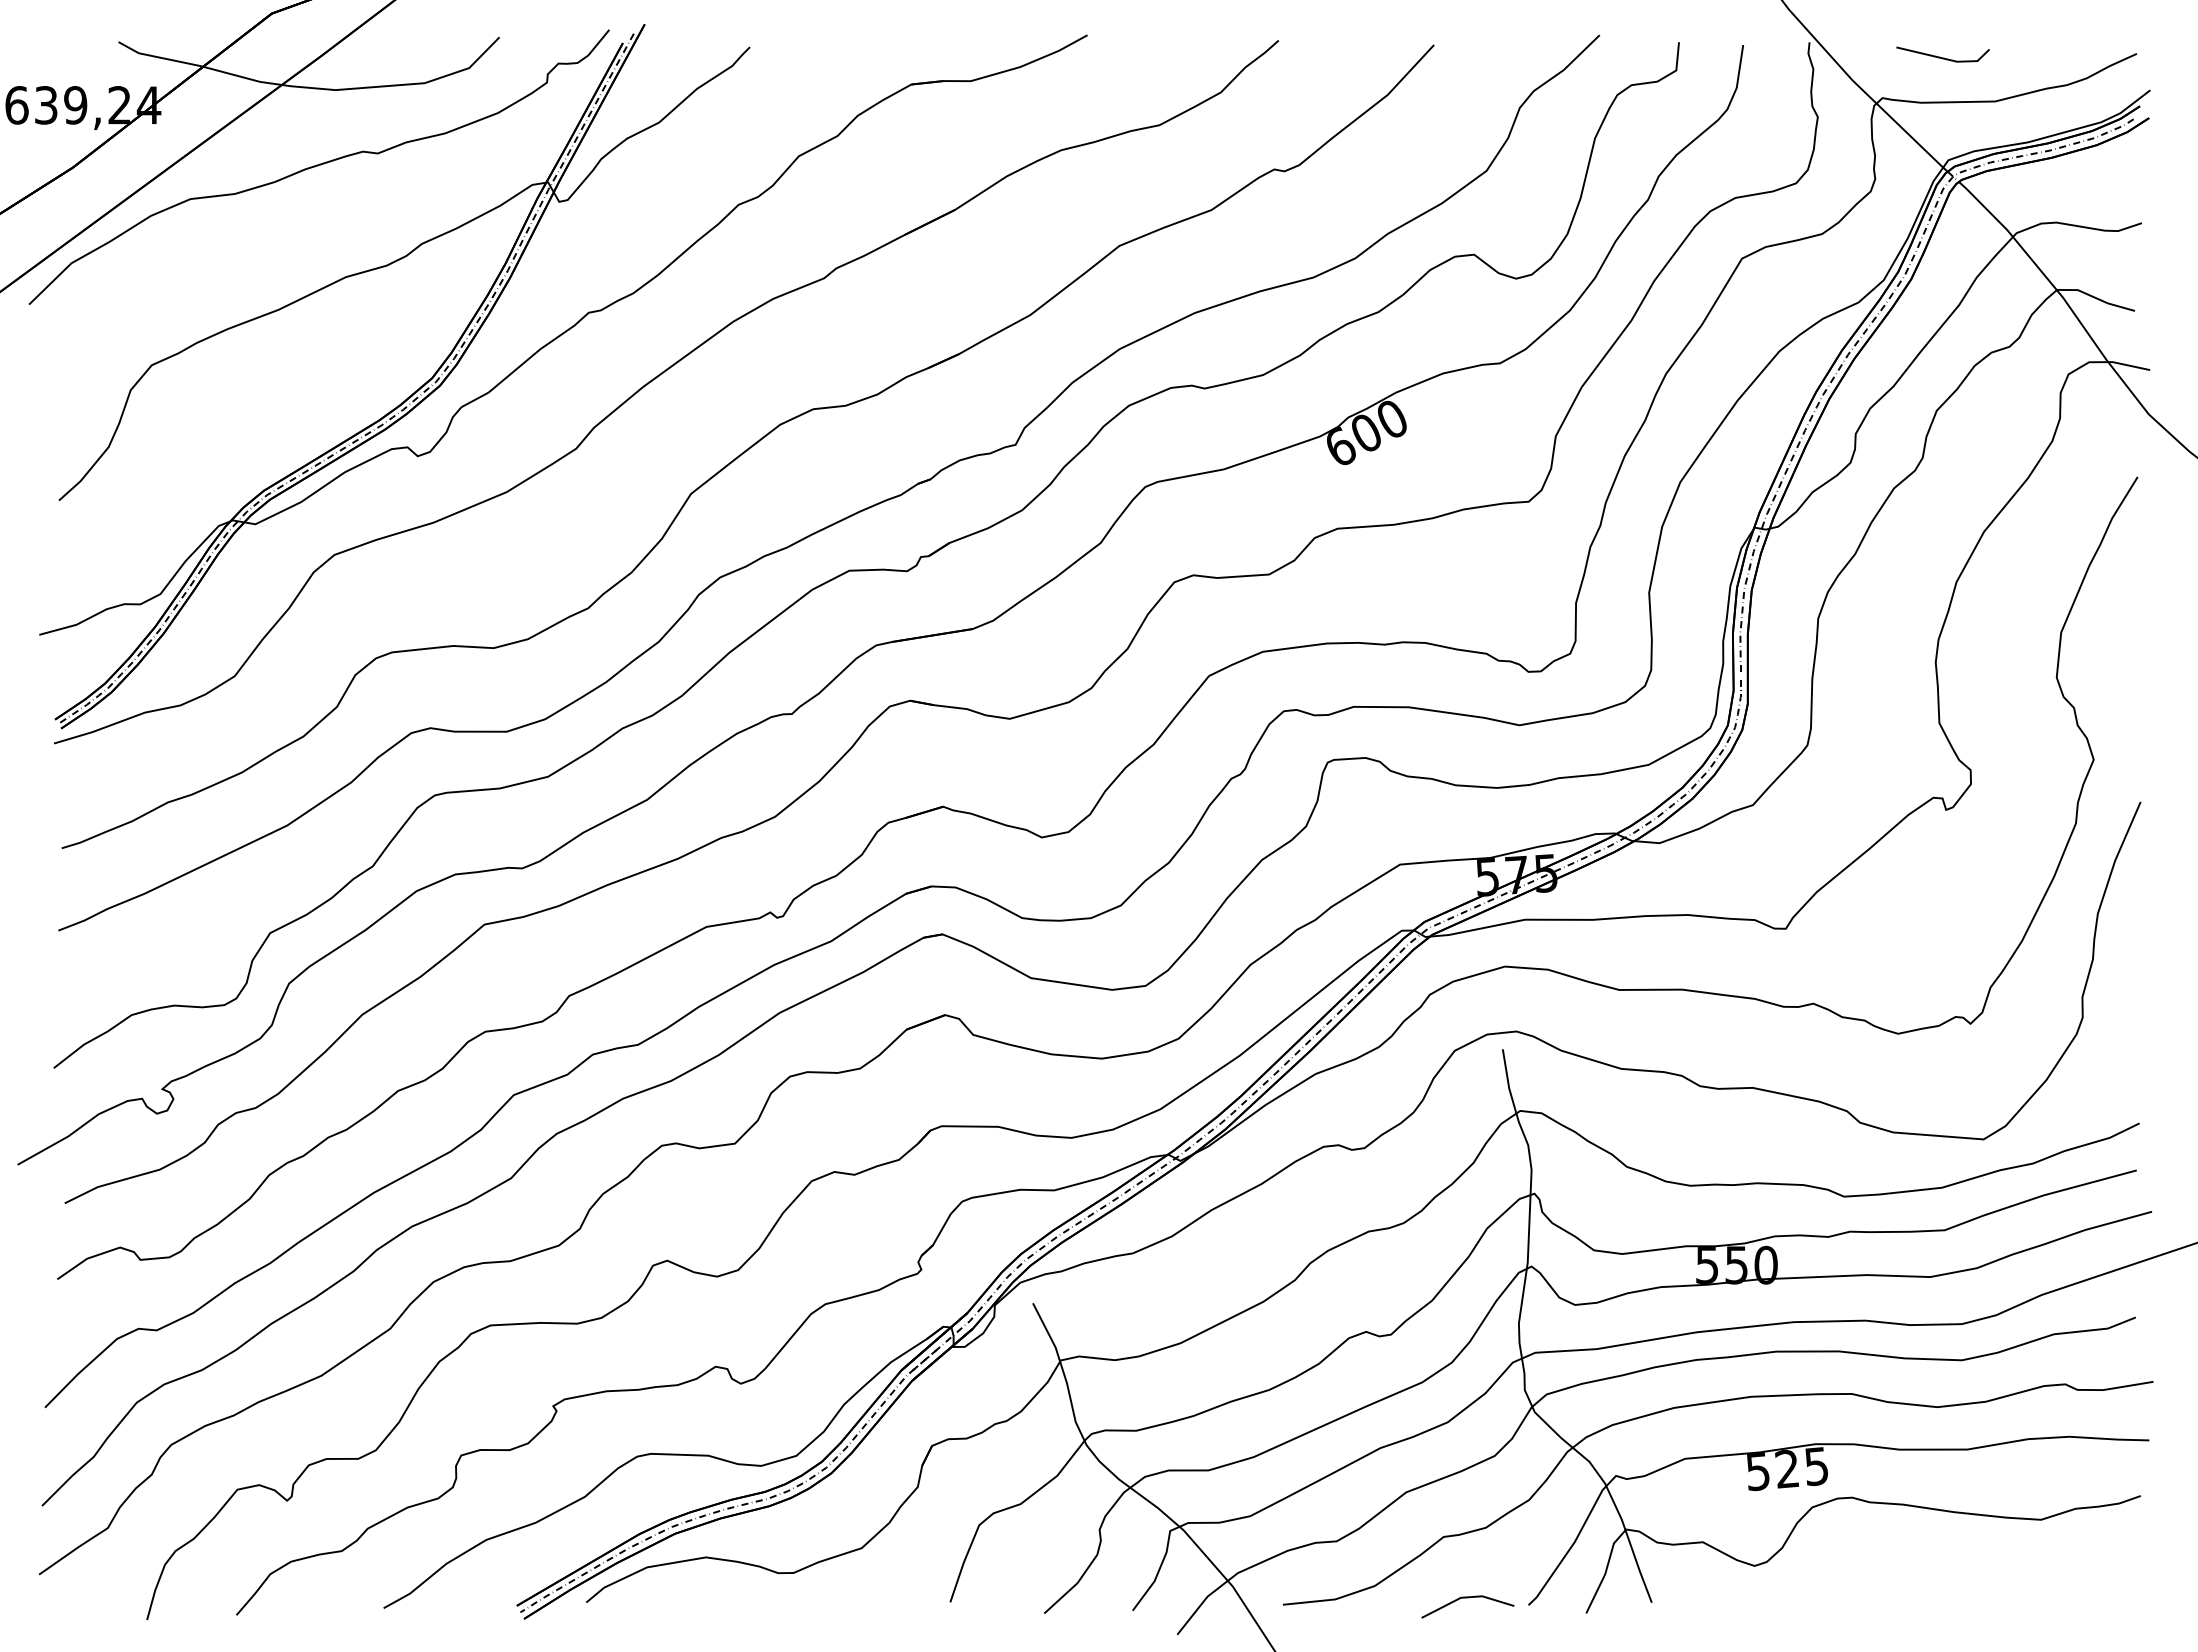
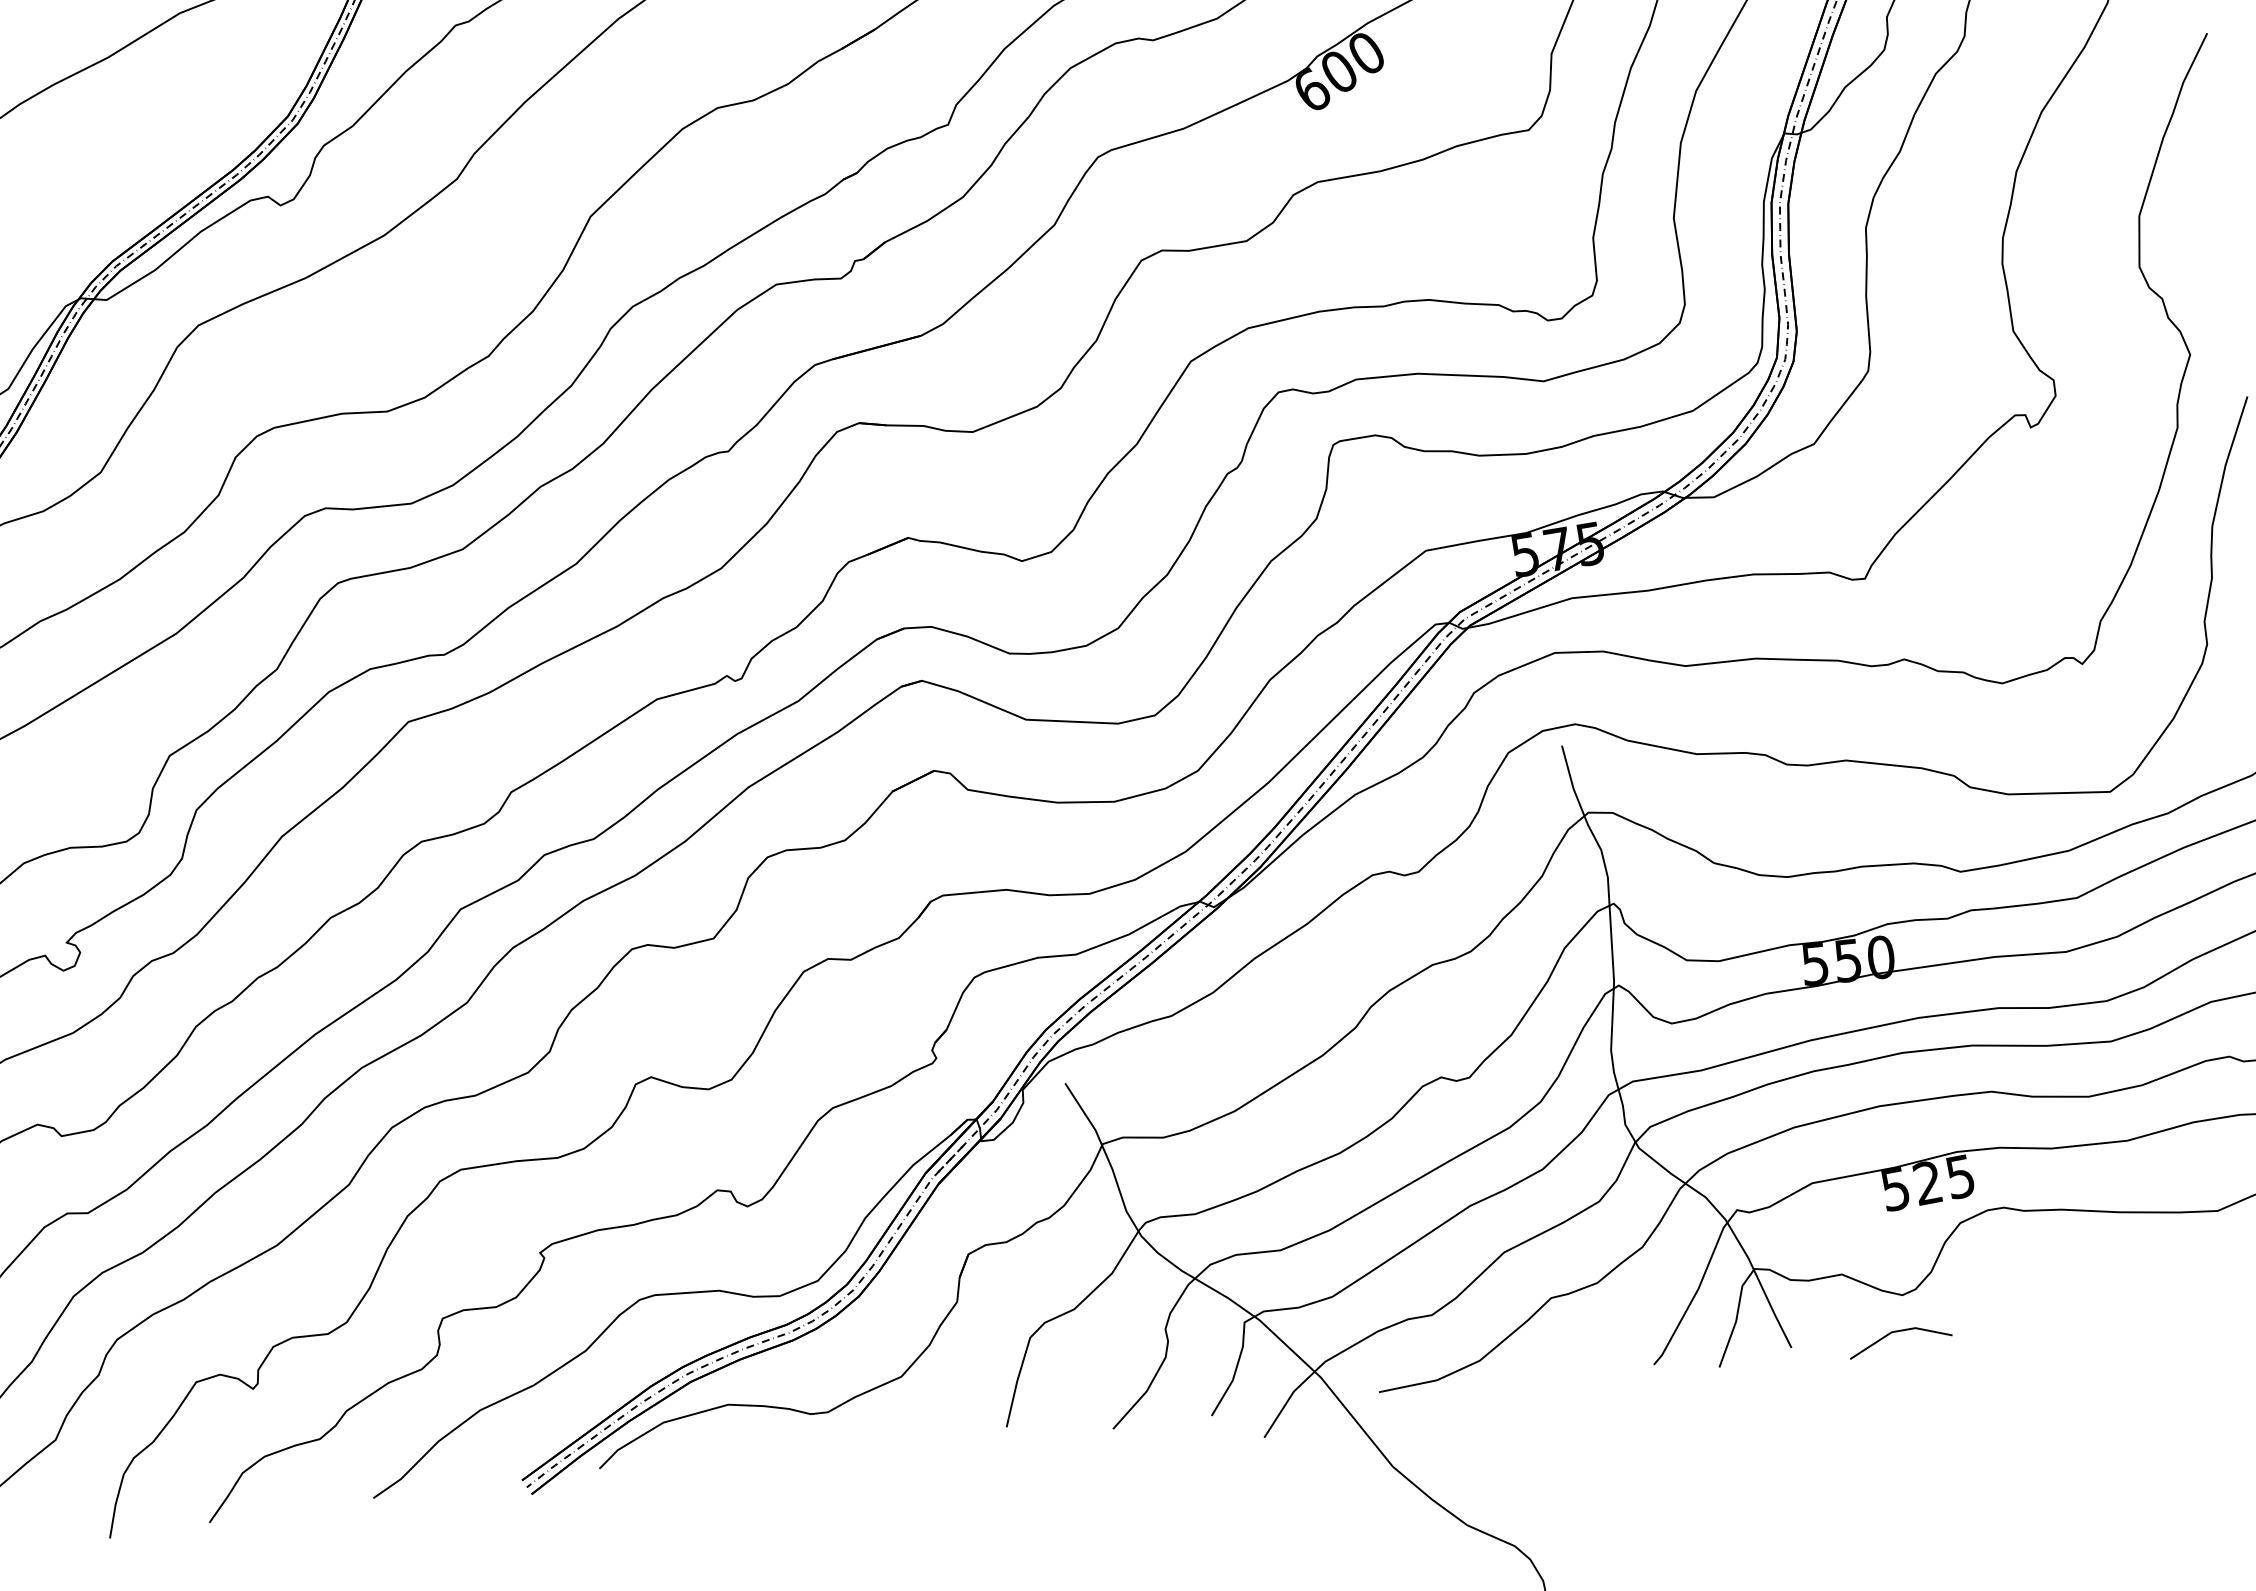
line: (1467, 1598) -> (1899, 1332), moved

